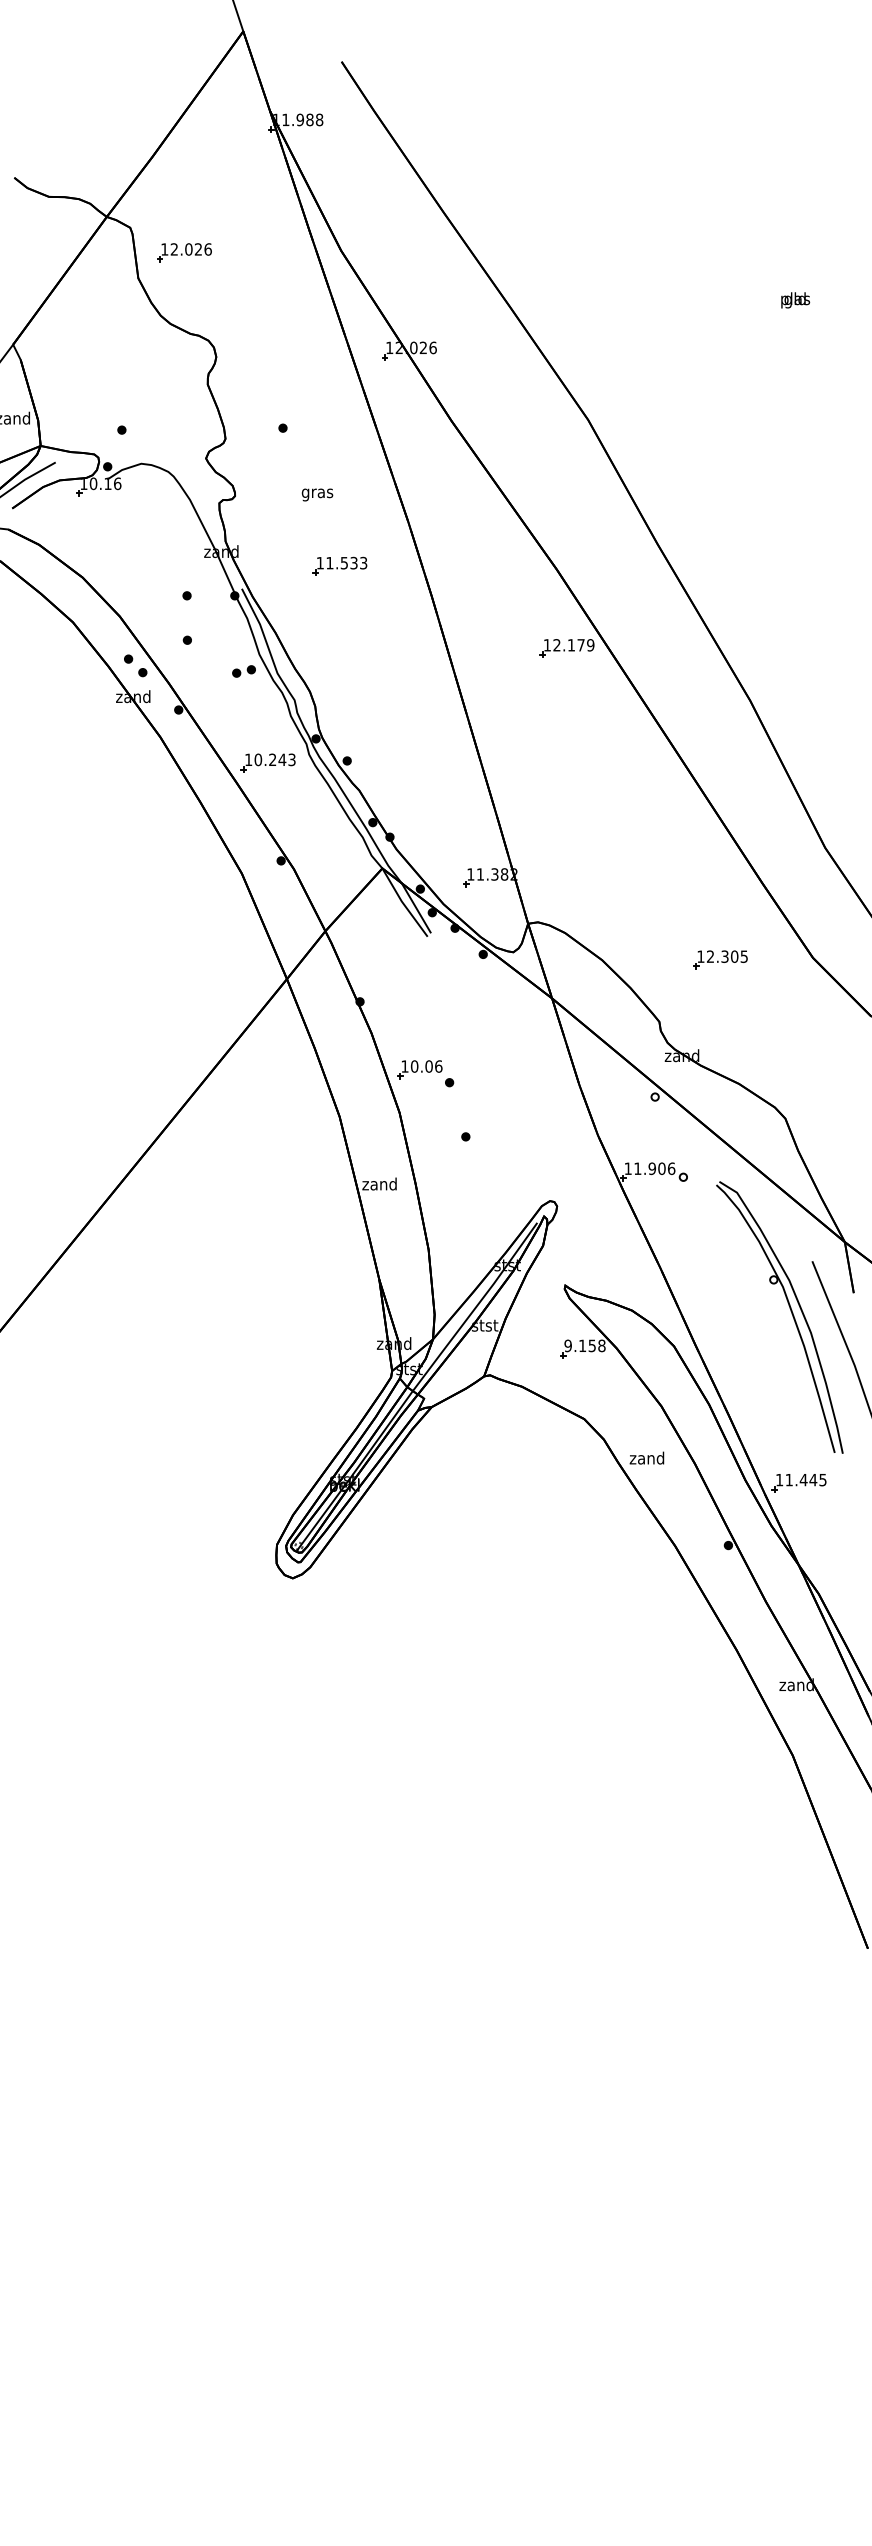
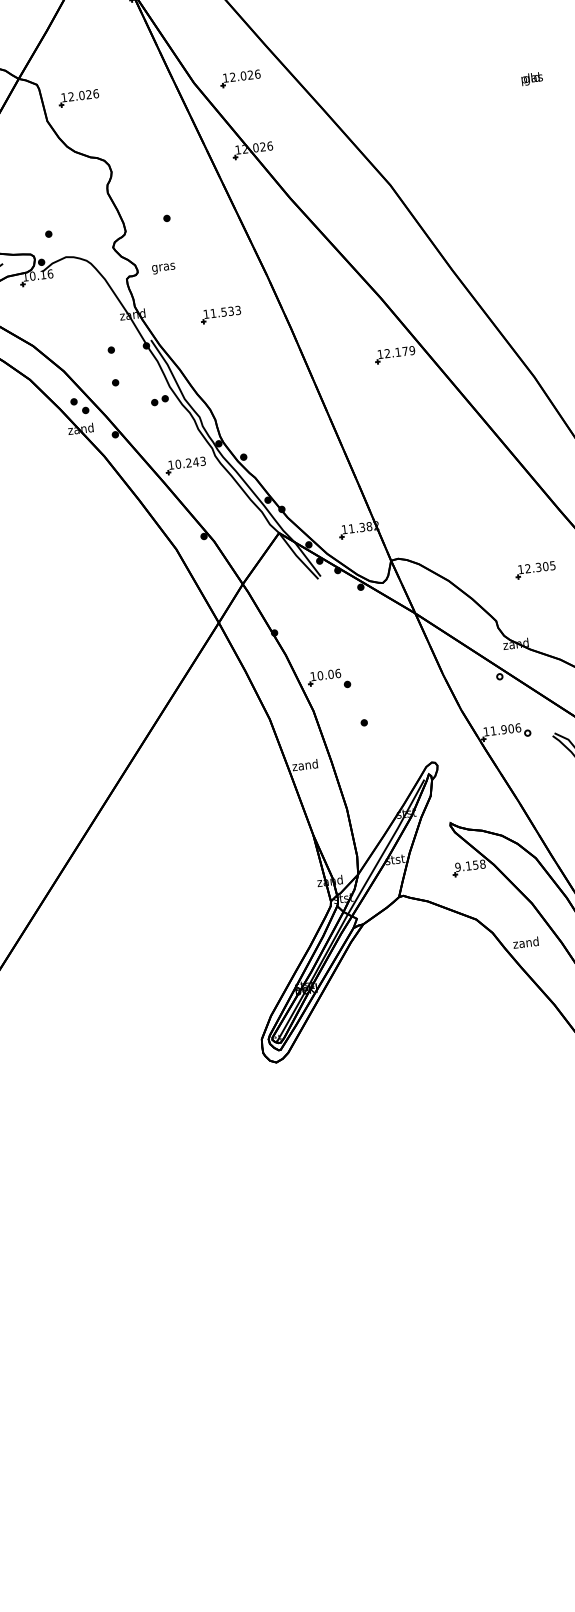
part: (404, 252) -> (240, 78), added
text: (317, 494) -> (163, 268), moved

